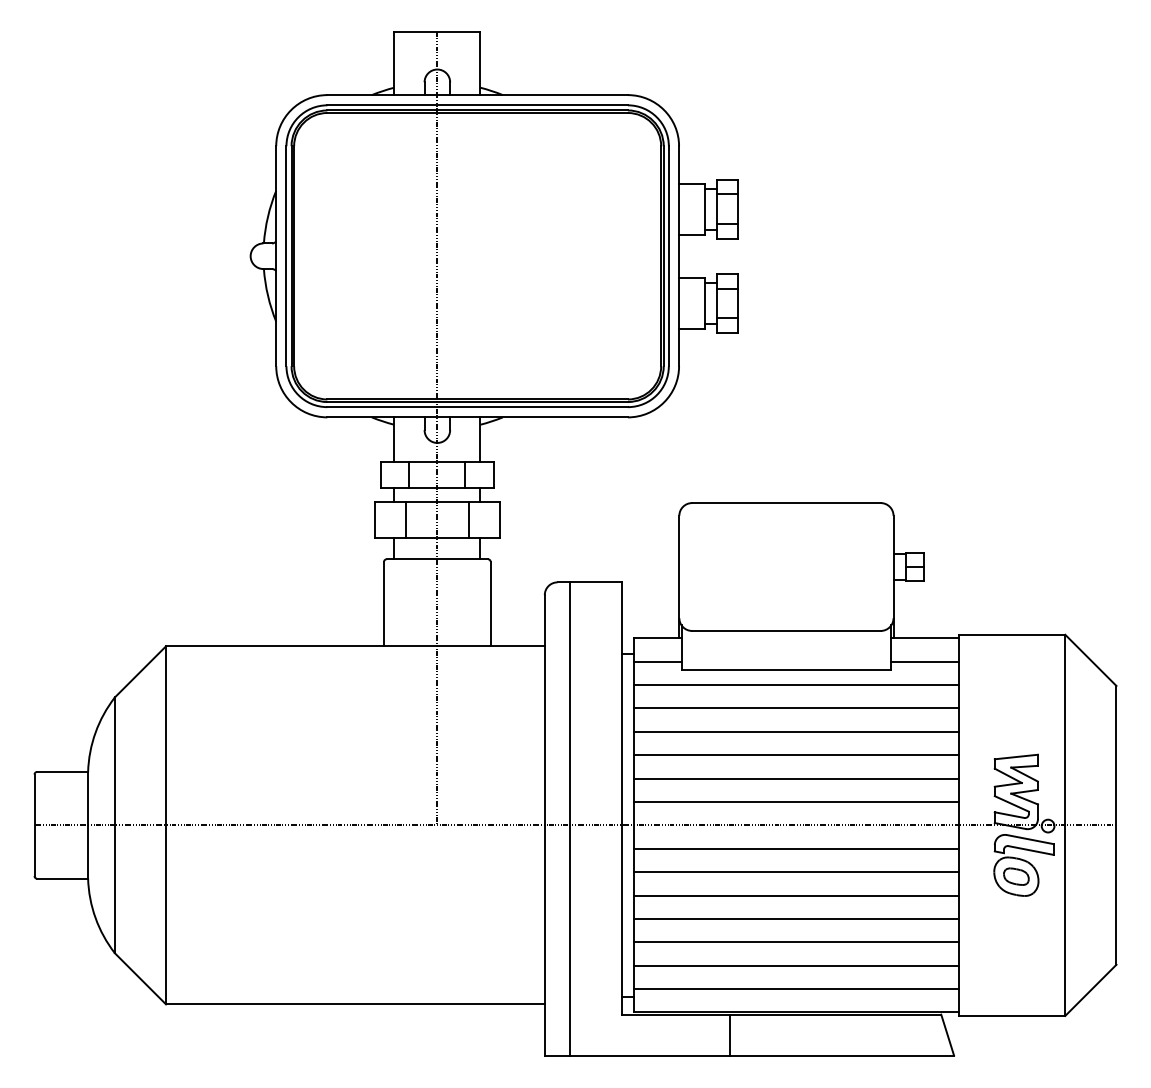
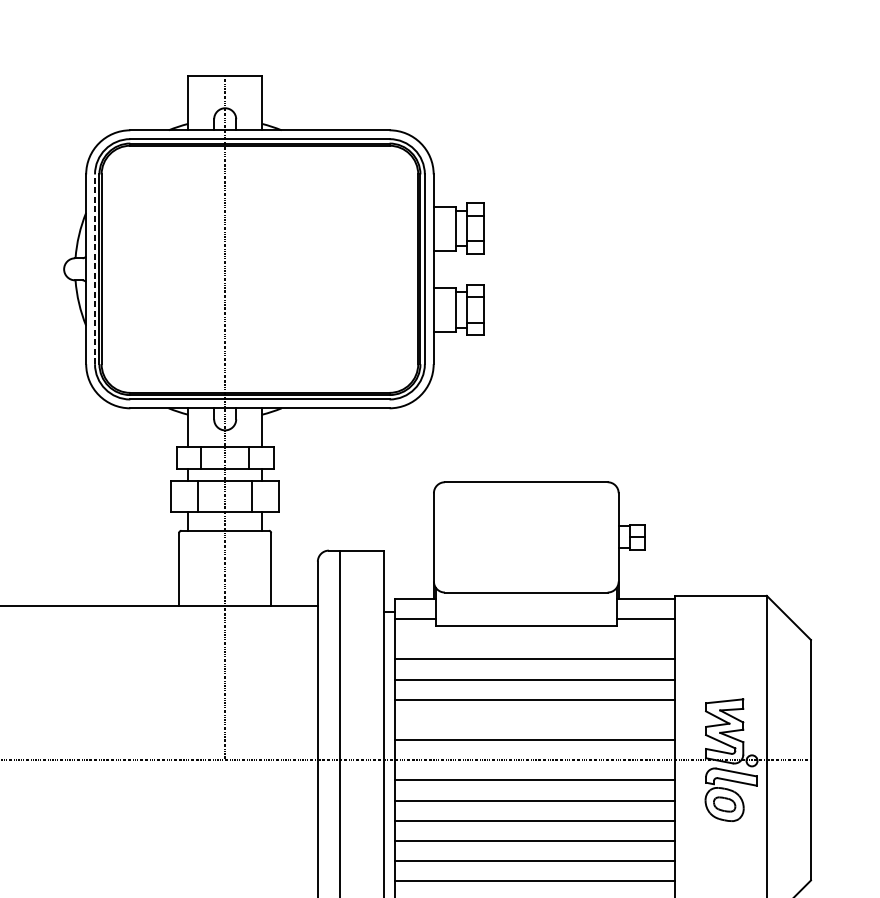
line: (286, 256) -> (95, 269), solid -> dashed
line: (796, 685) -> (534, 639), removed
line: (796, 778) -> (534, 719), removed

